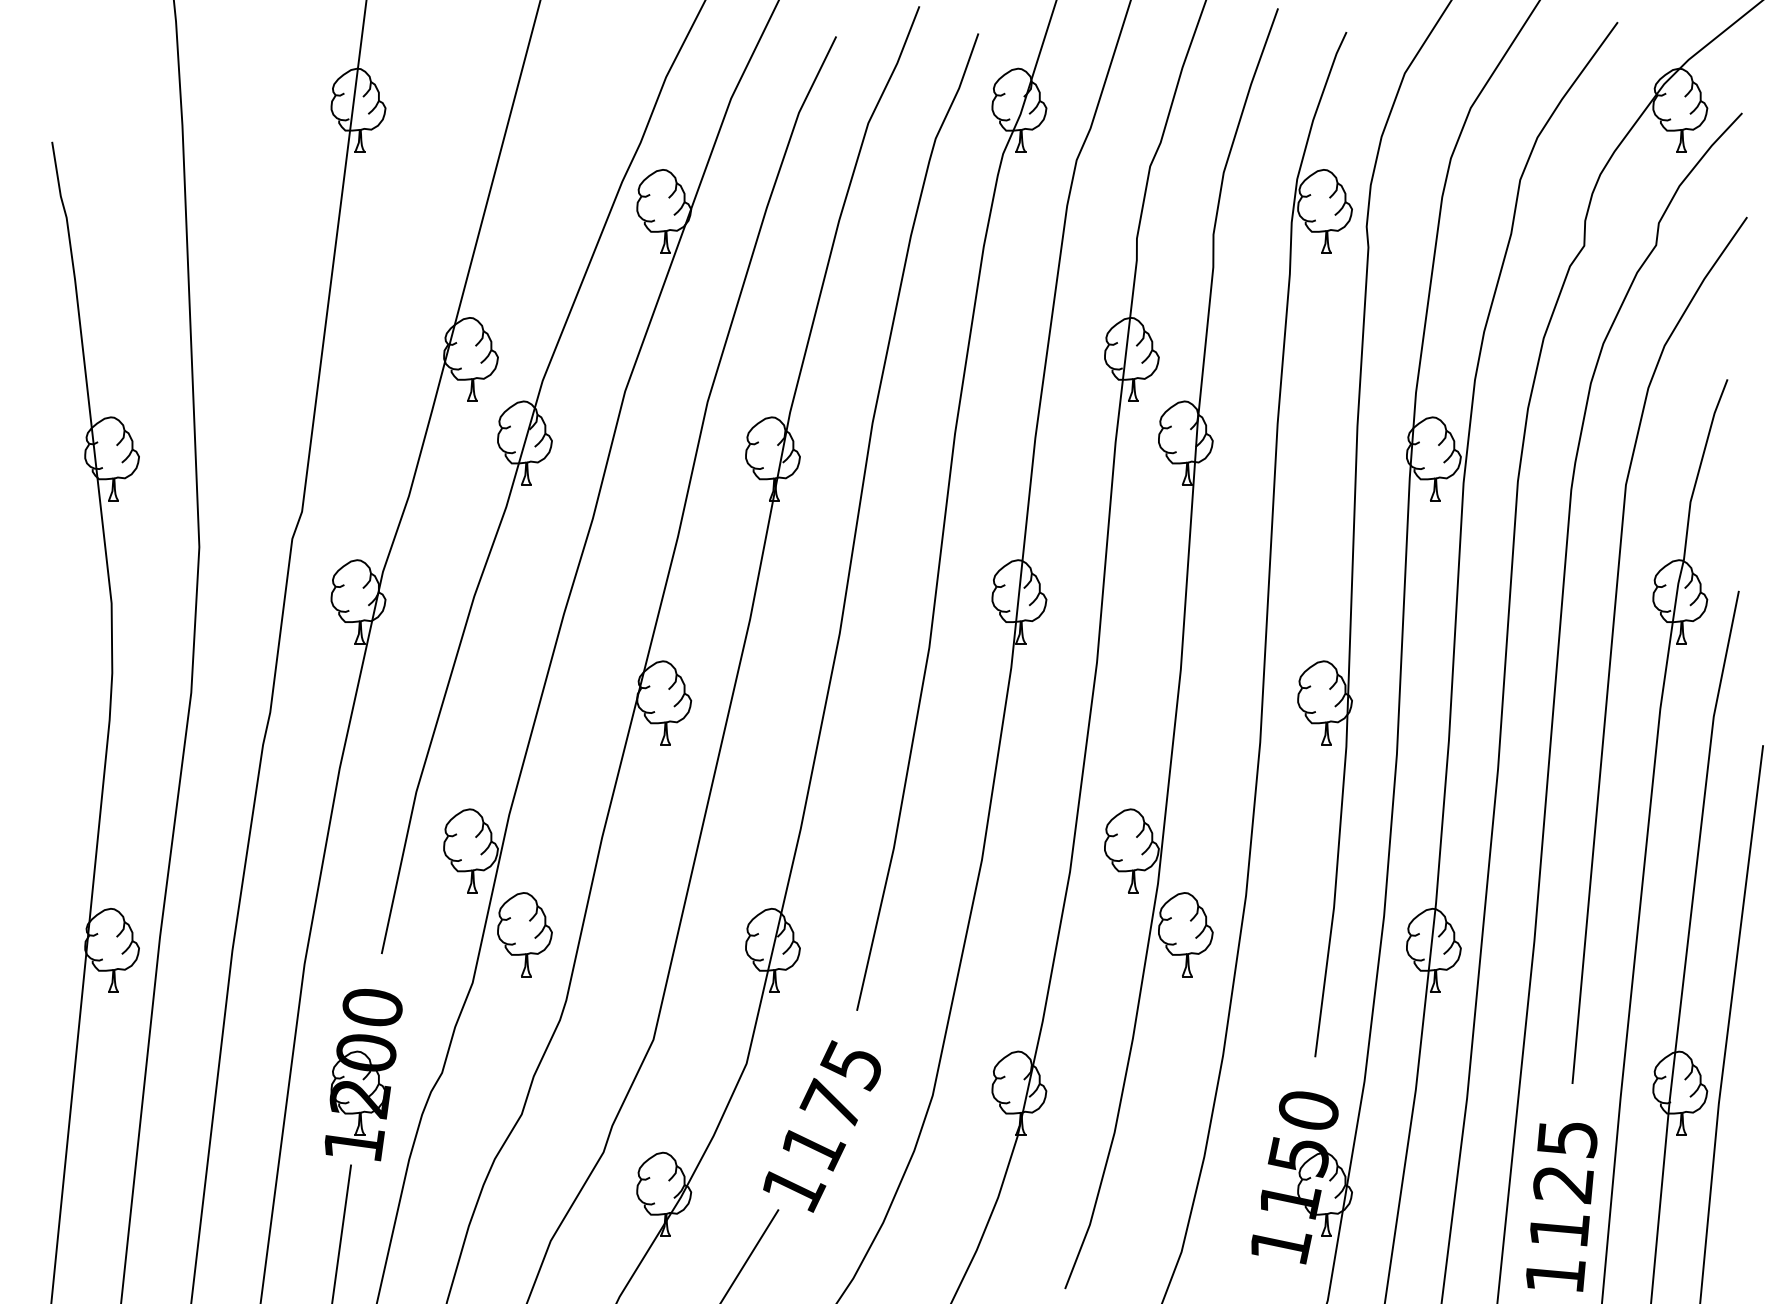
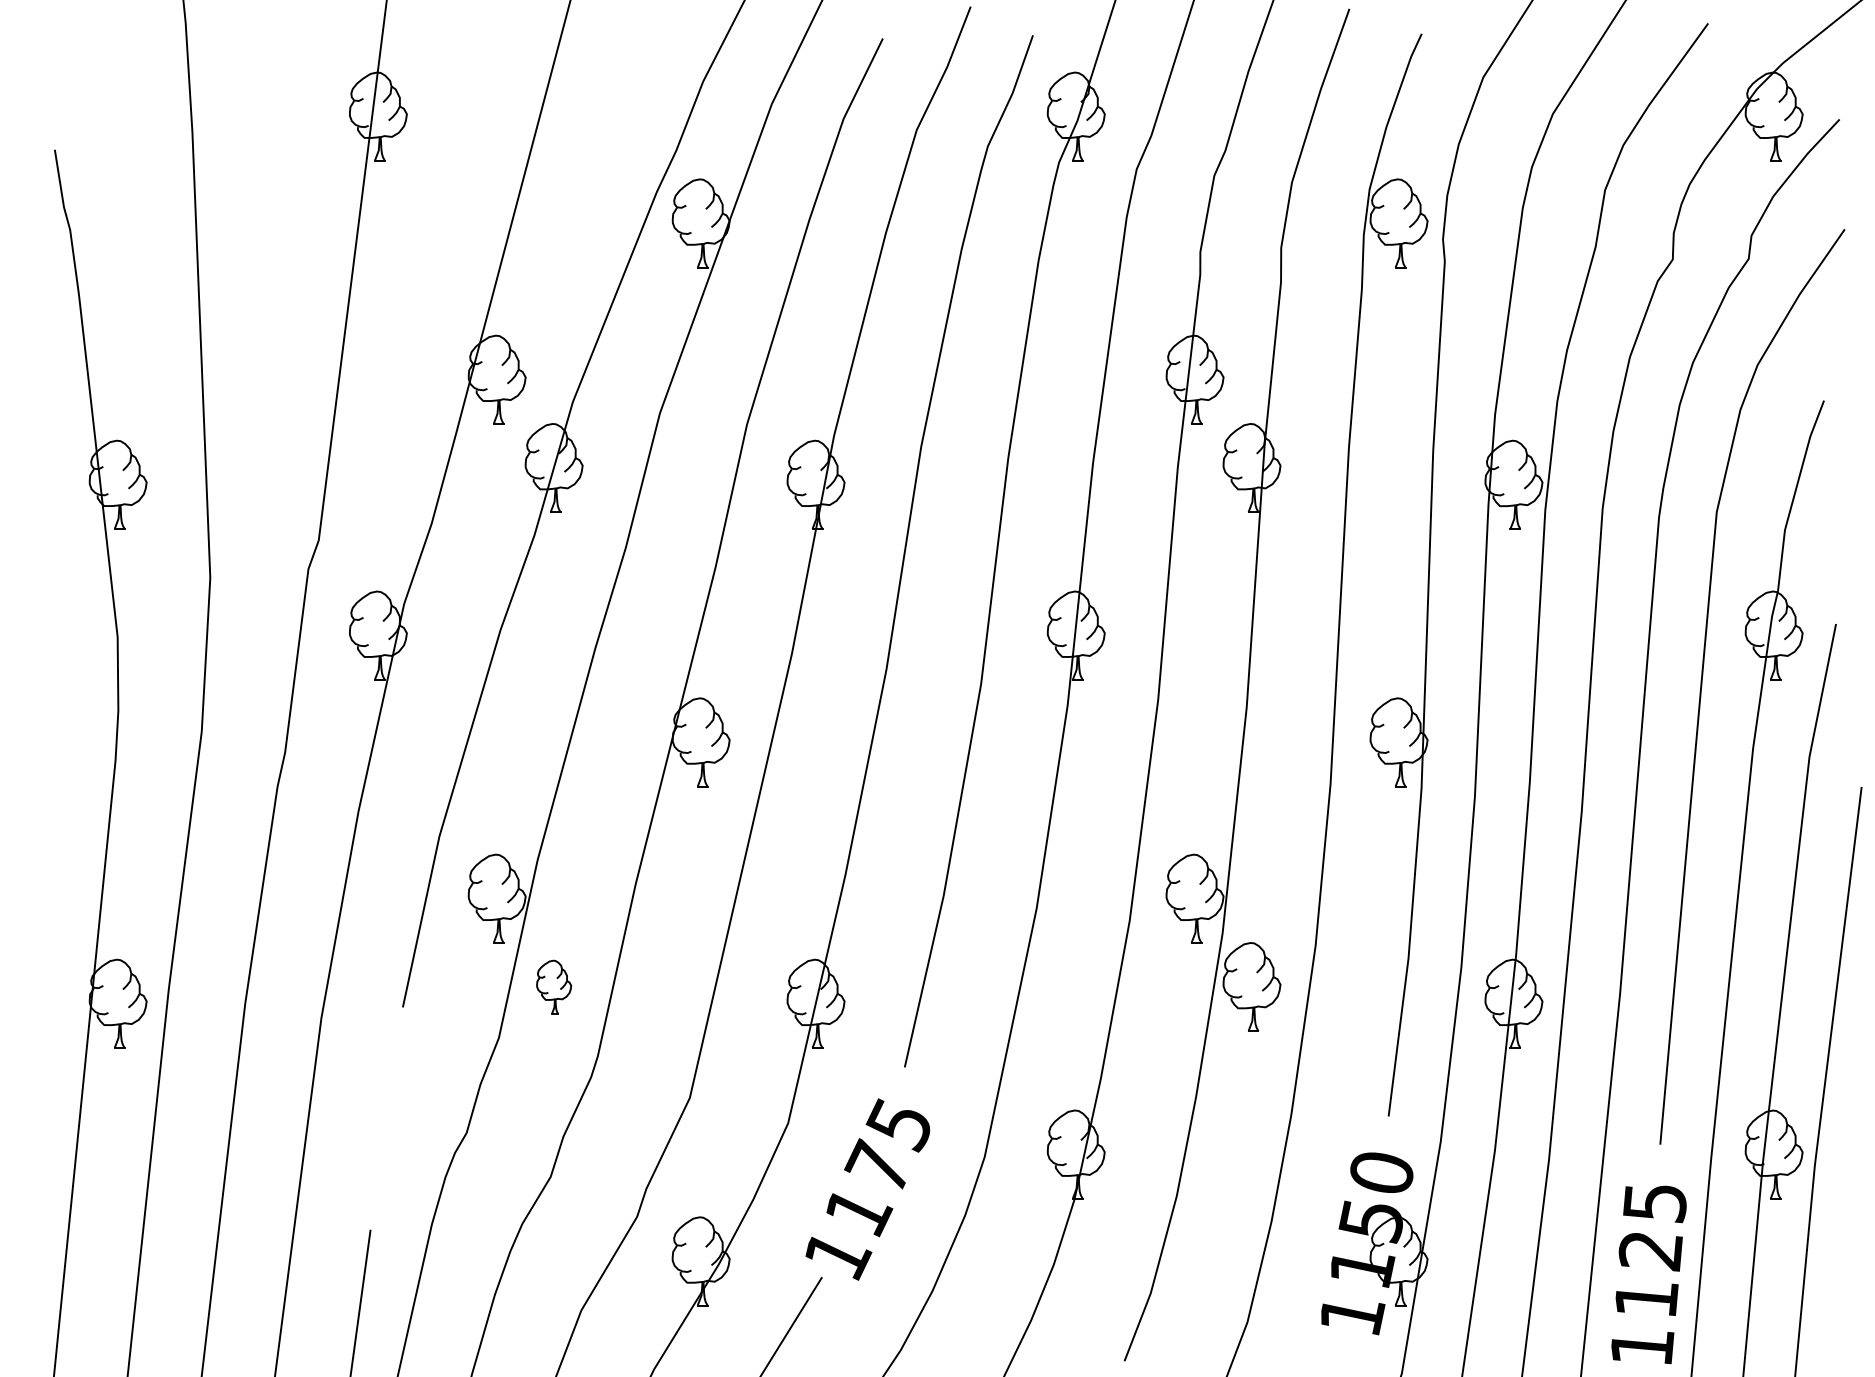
part: (524, 934) -> (553, 986), size x0.6
part: (363, 1075) -> (383, 1135), removed

